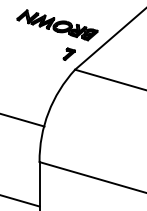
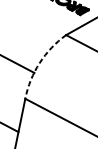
part: (68, 53) -> (63, 21), removed
arc: (48, 112) -> (39, 63), solid -> dashed

